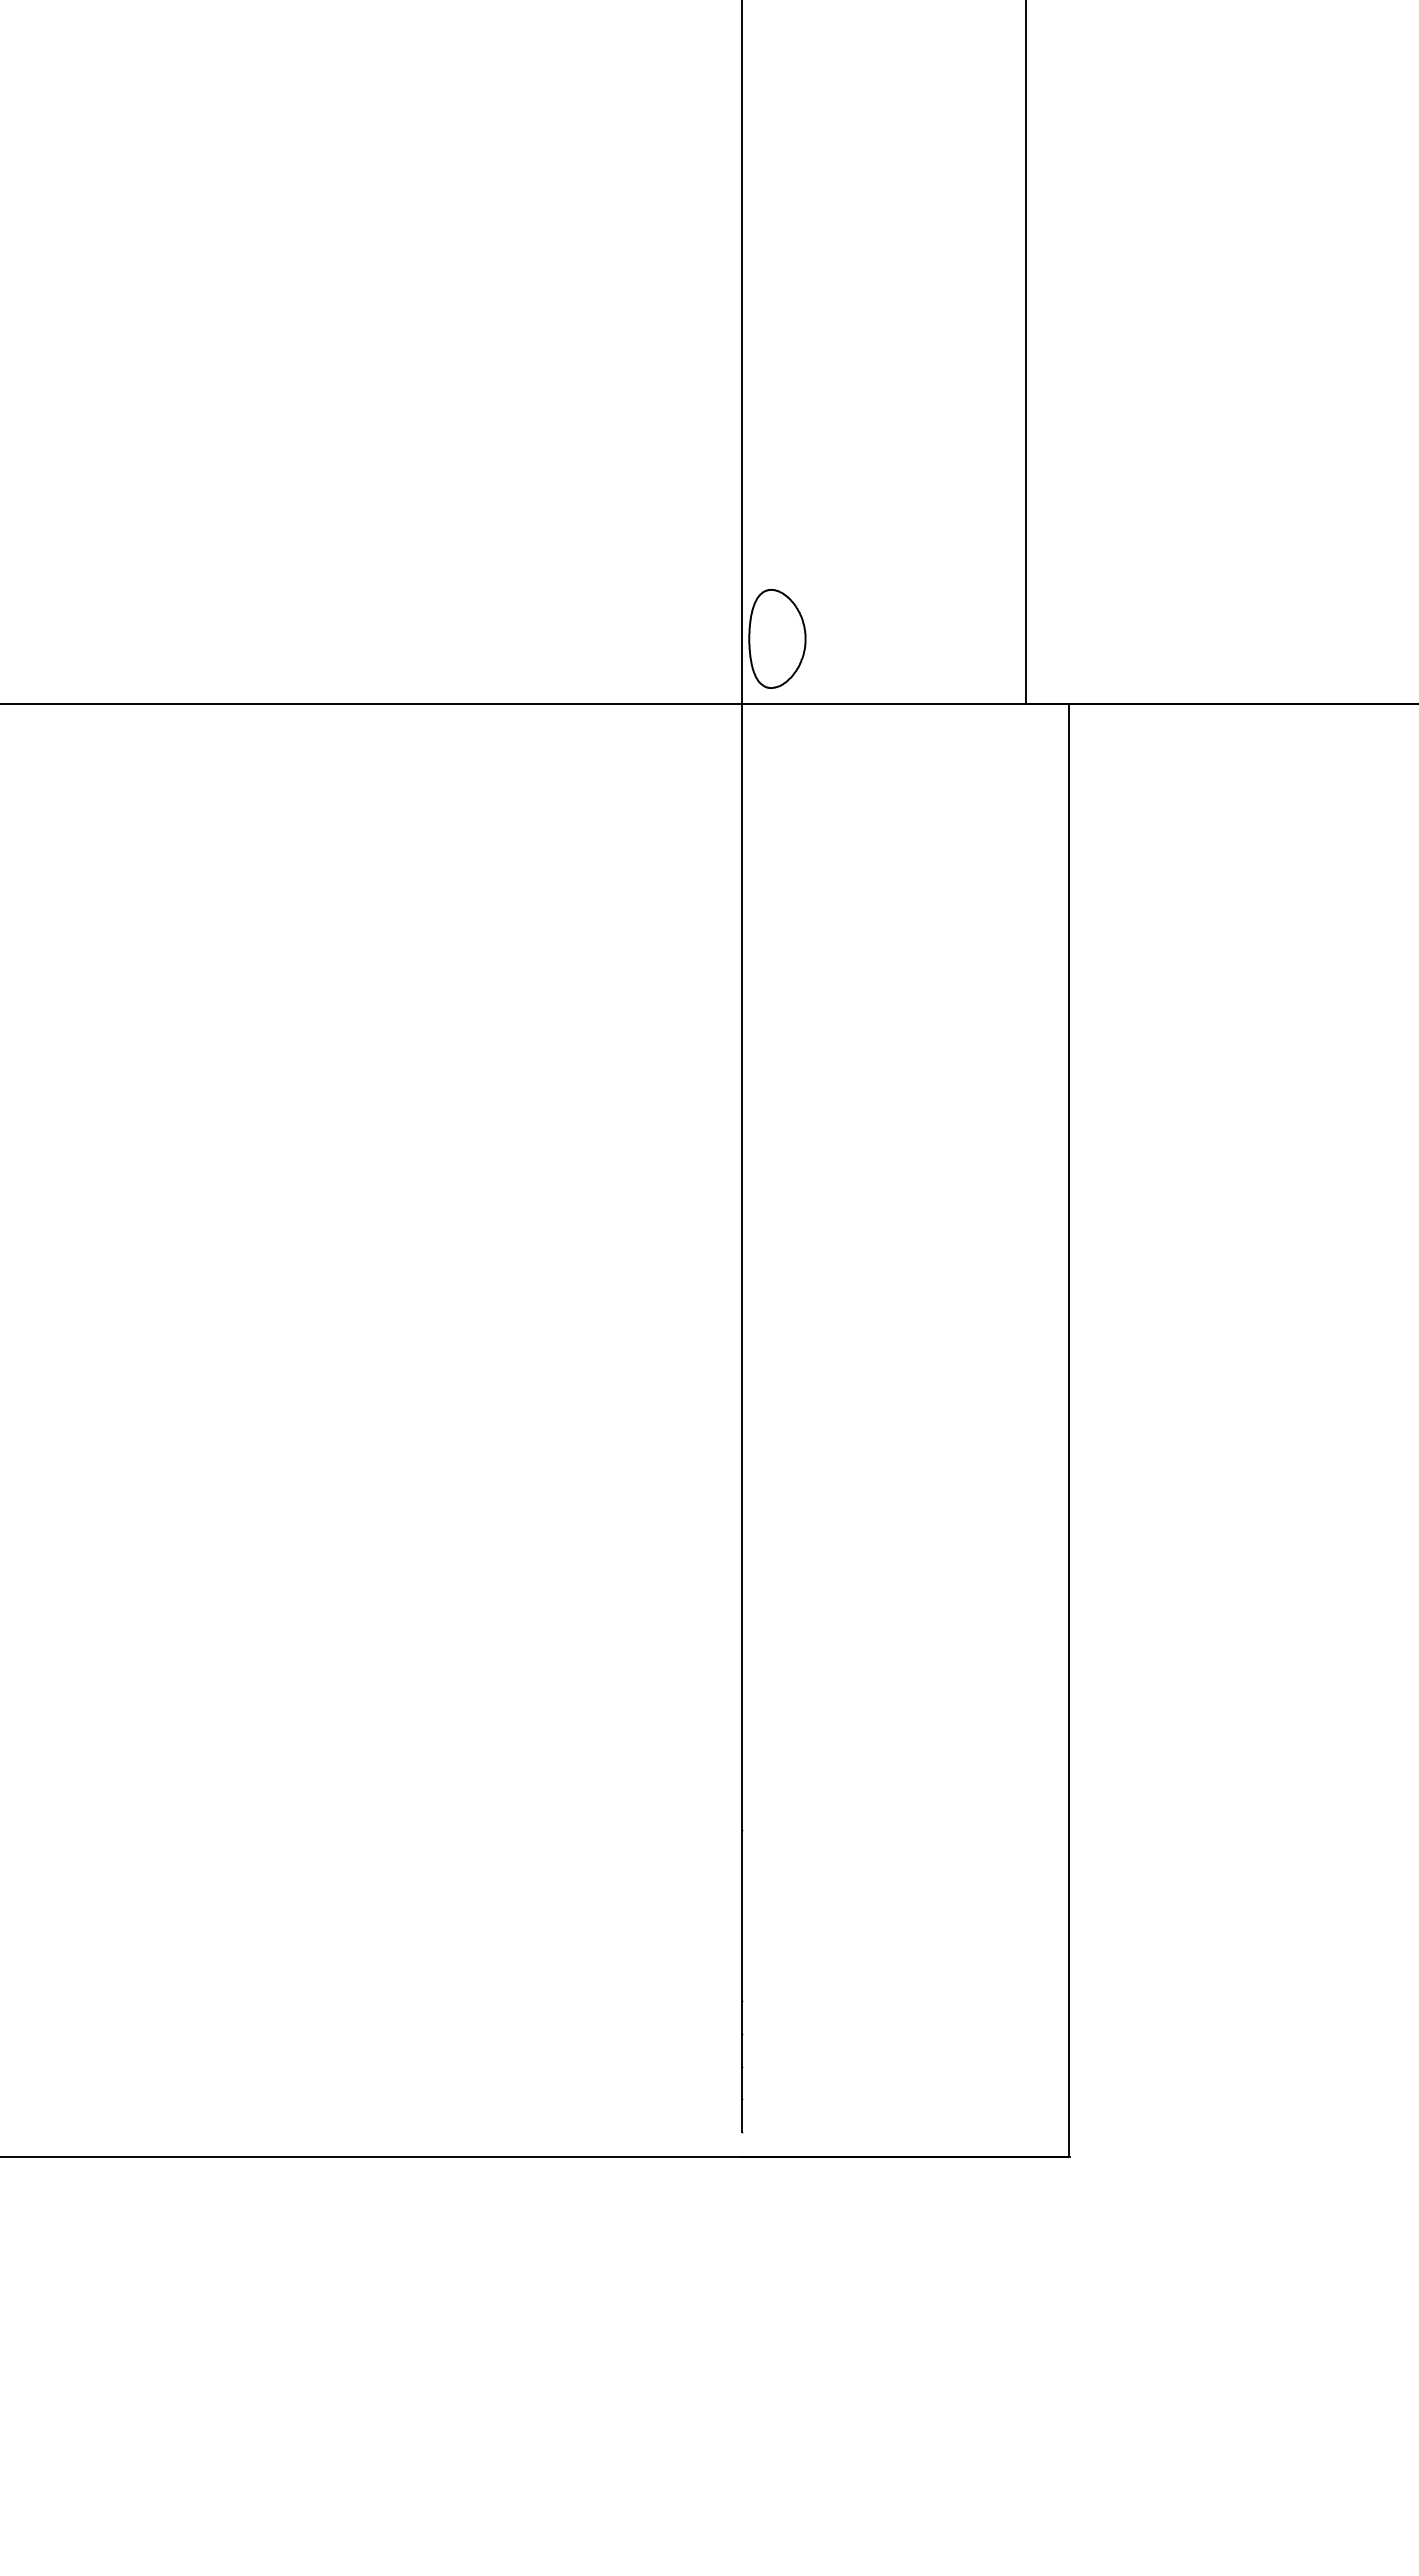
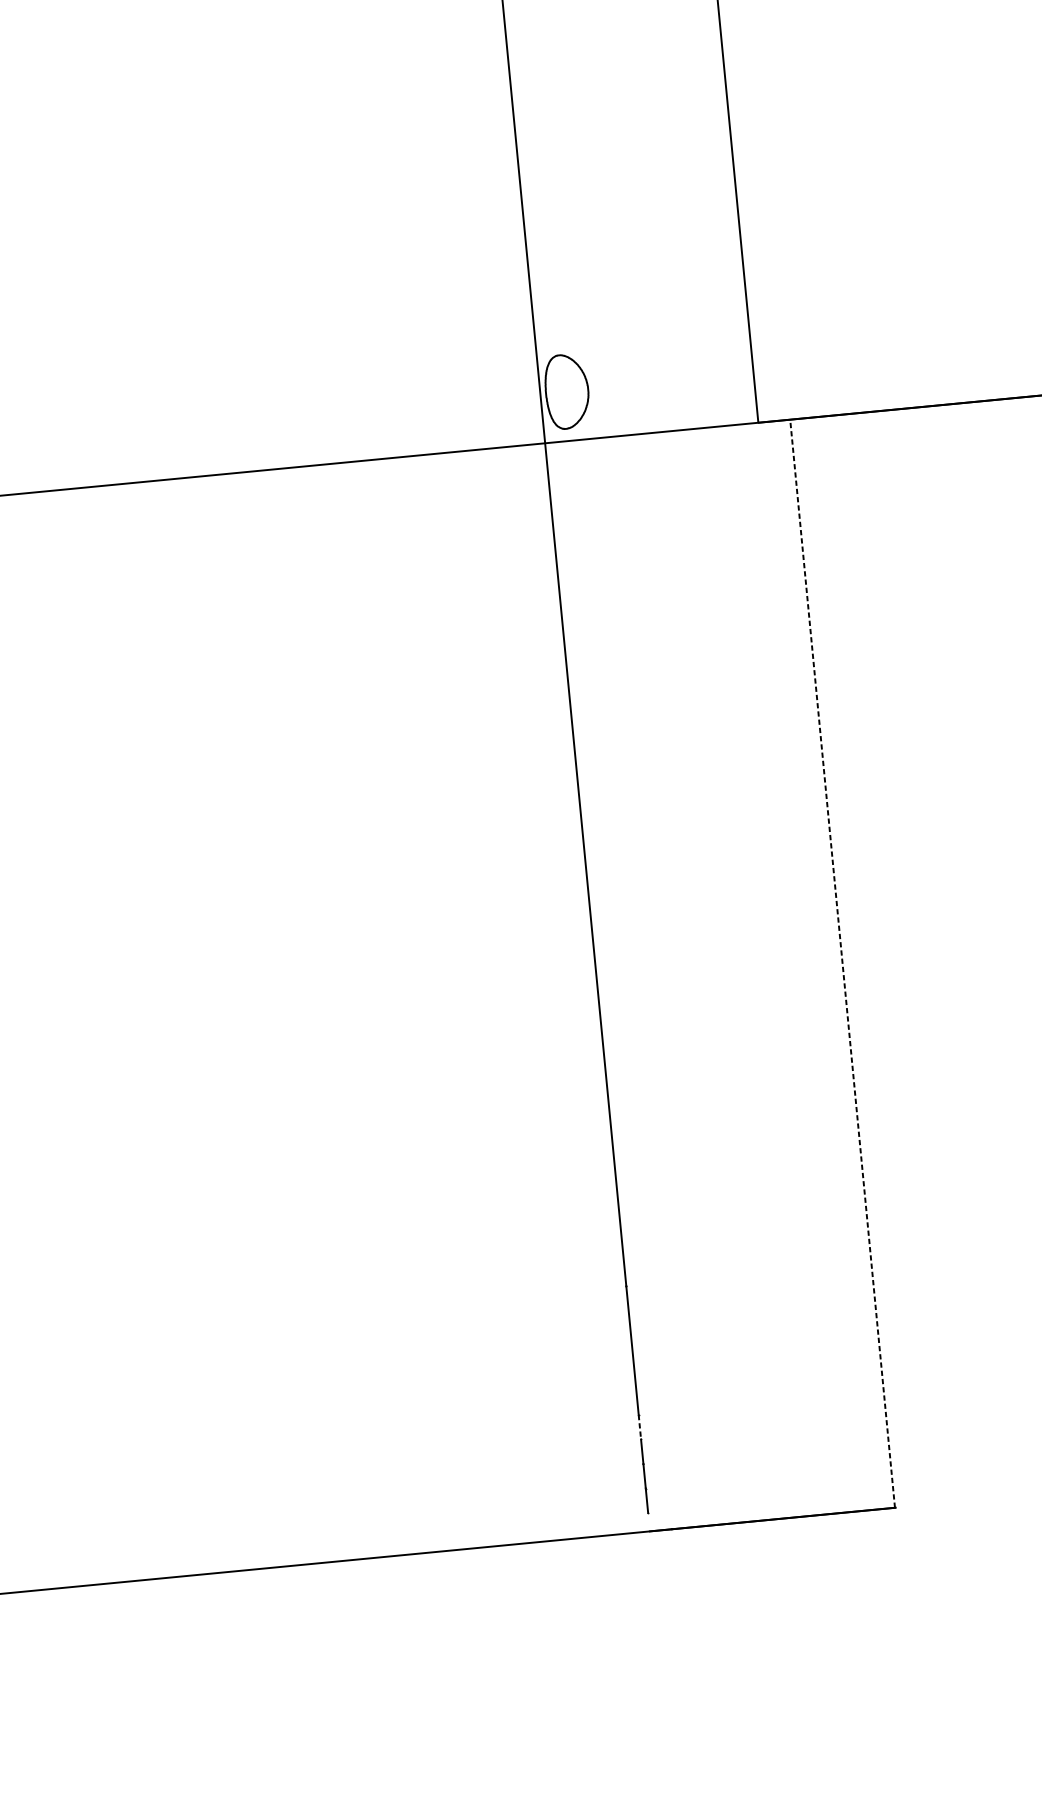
line: (1068, 1430) -> (842, 963), solid -> dashed
line: (741, 2018) -> (639, 1427), solid -> dashed

